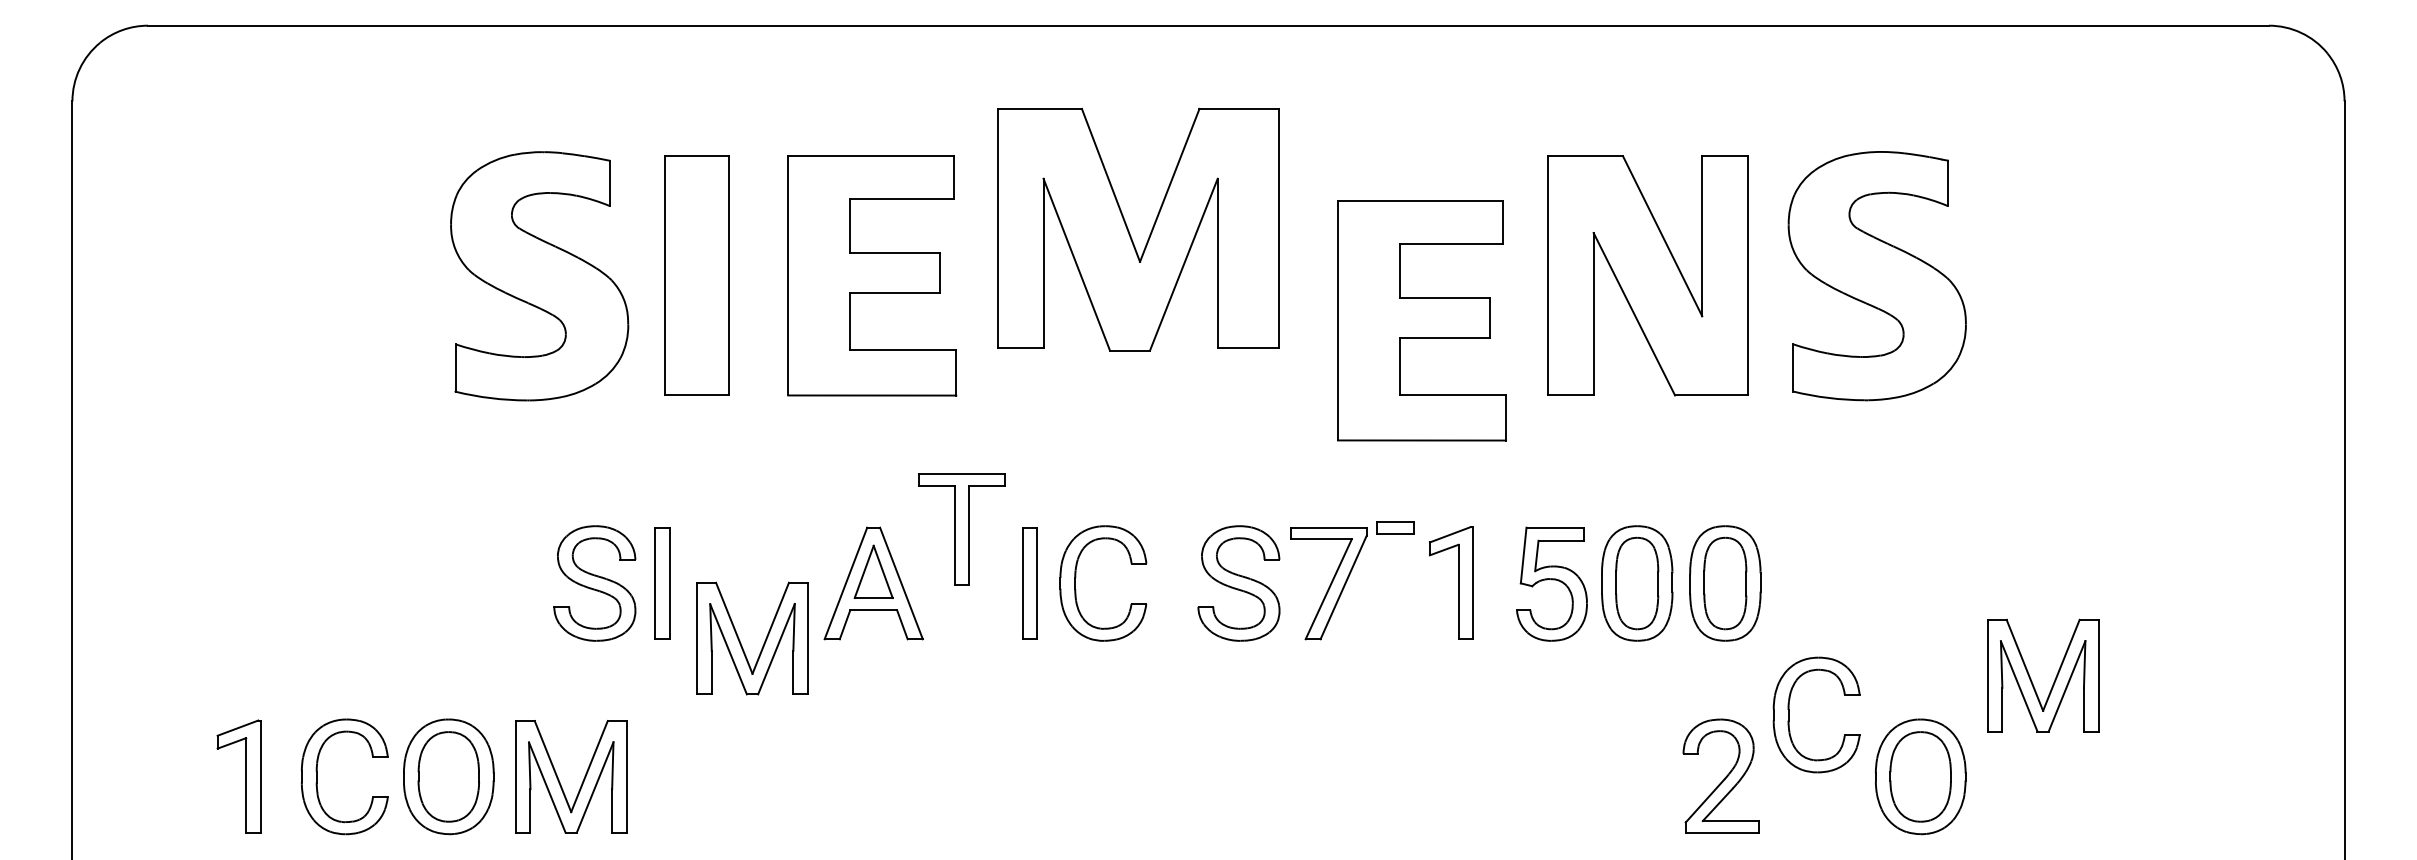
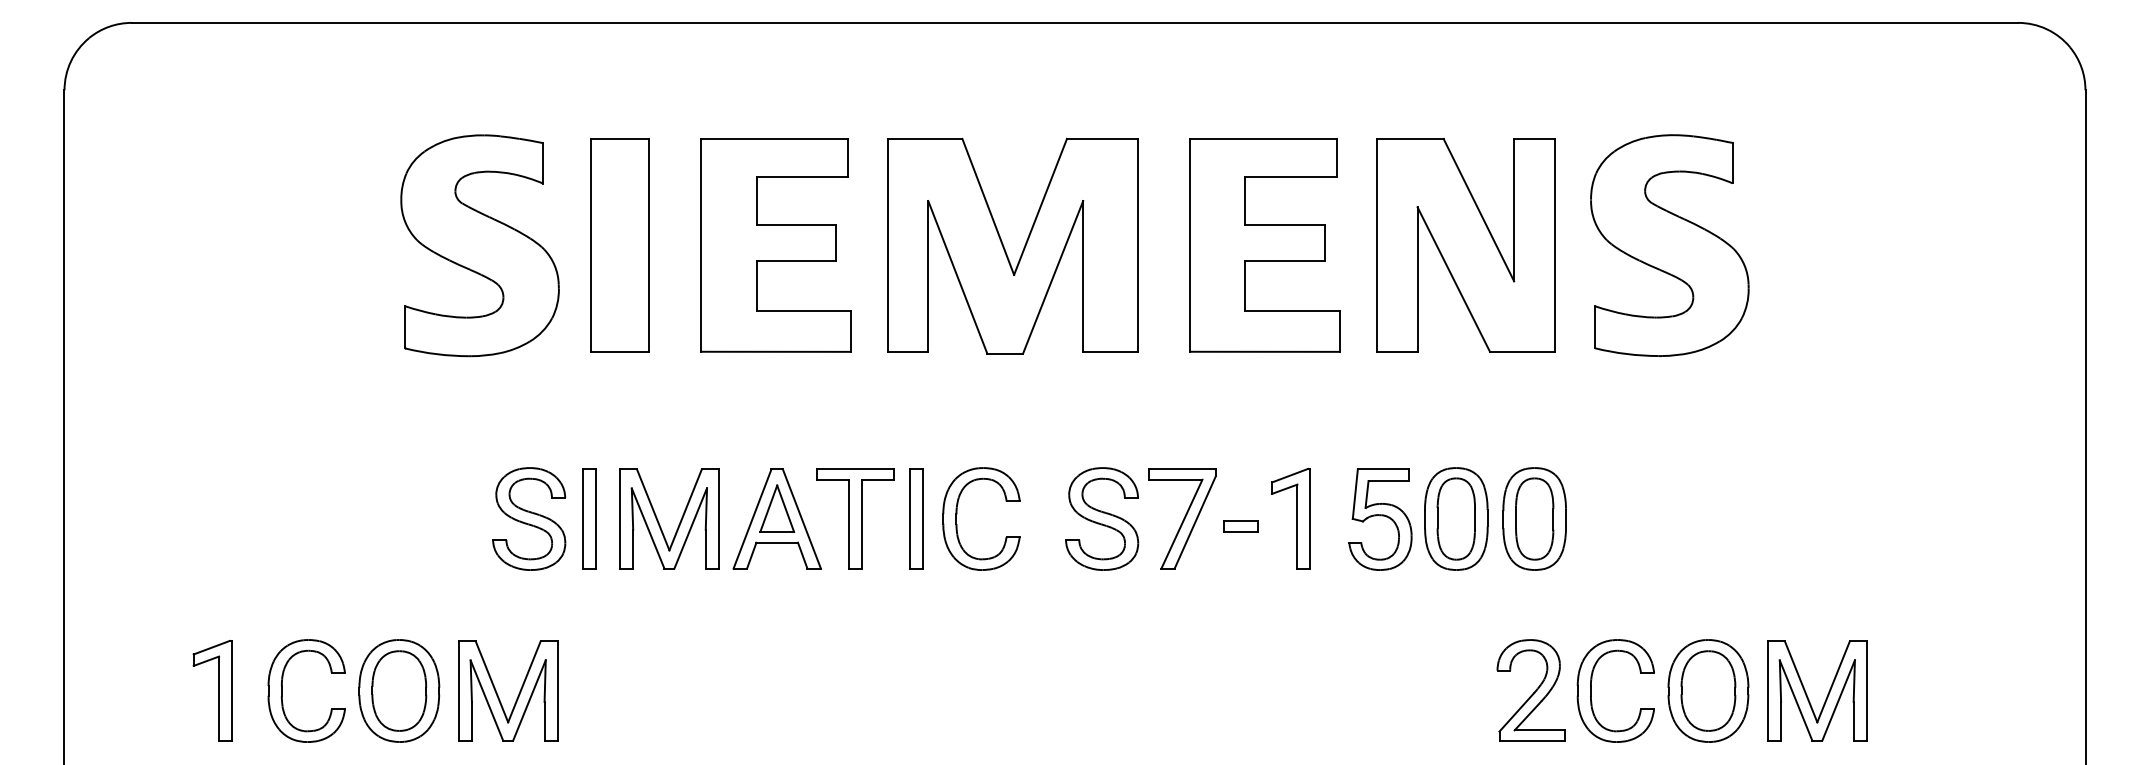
part: (1129, 229) -> (1004, 246), moved
part: (1421, 320) -> (1264, 245), moved
part: (1394, 527) -> (1240, 526), moved
part: (961, 528) -> (855, 518), moved
part: (741, 642) -> (659, 522), moved
part: (2032, 679) -> (1807, 694), moved
part: (1789, 714) -> (1591, 690), moved

